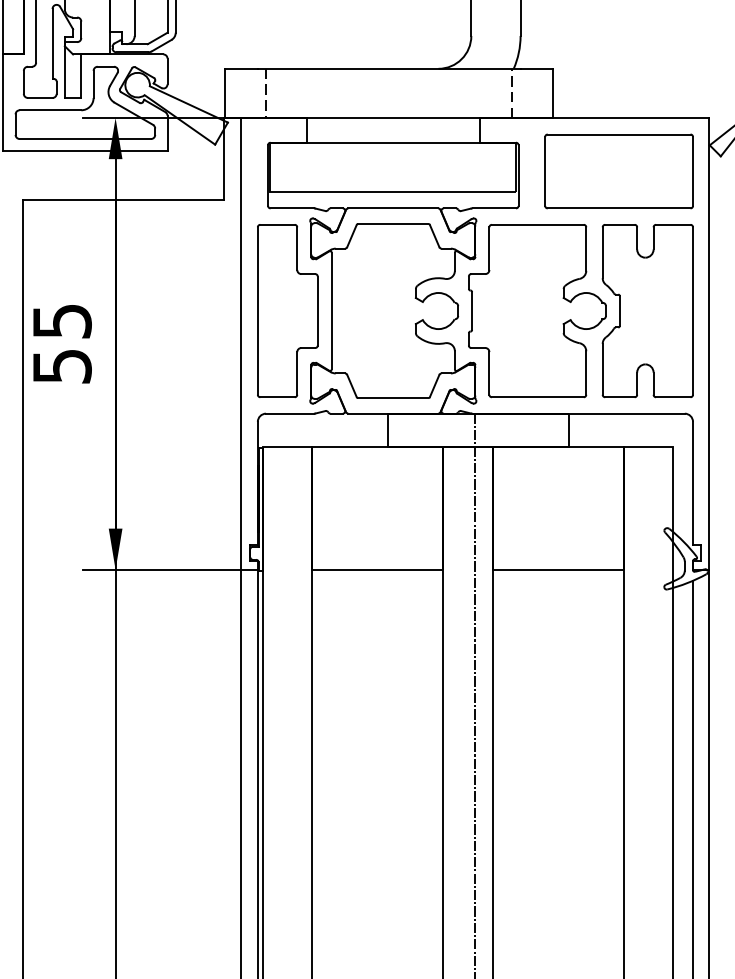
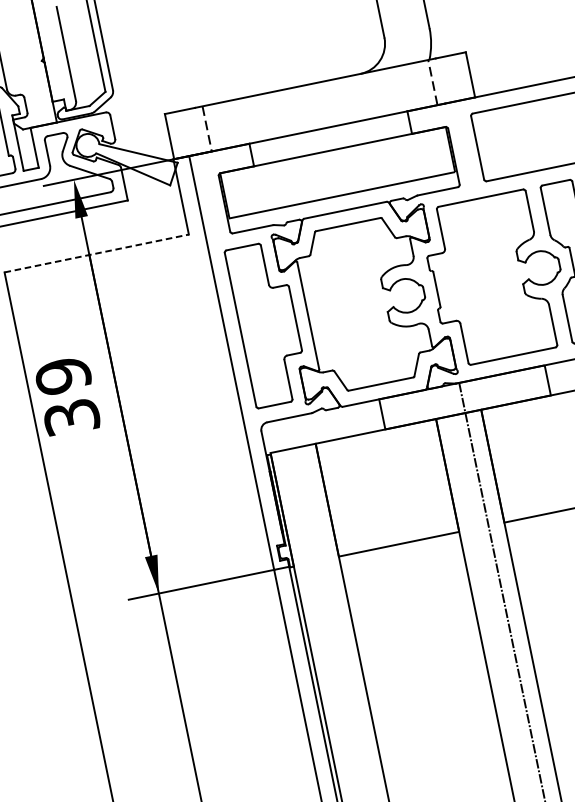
line: (123, 200) -> (96, 253), solid -> dashed
text: (61, 343) -> (66, 396), 55 -> 39

